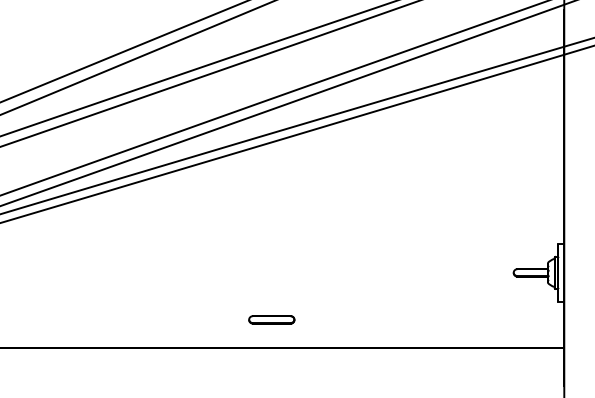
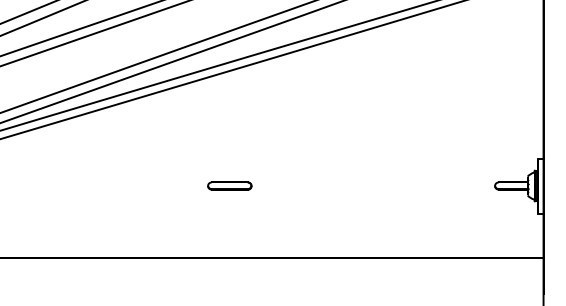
part: (271, 319) -> (229, 185), moved

